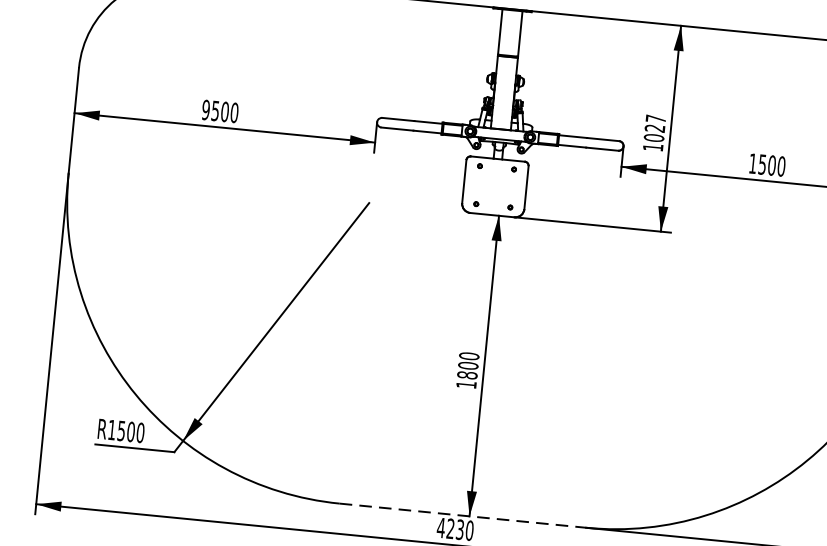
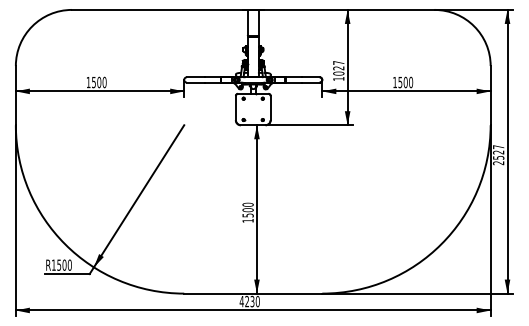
text: (205, 110) -> (88, 82), 9500 -> 1500
text: (466, 375) -> (247, 215), 1800 -> 1500
line: (463, 515) -> (253, 293), dashed -> solid

